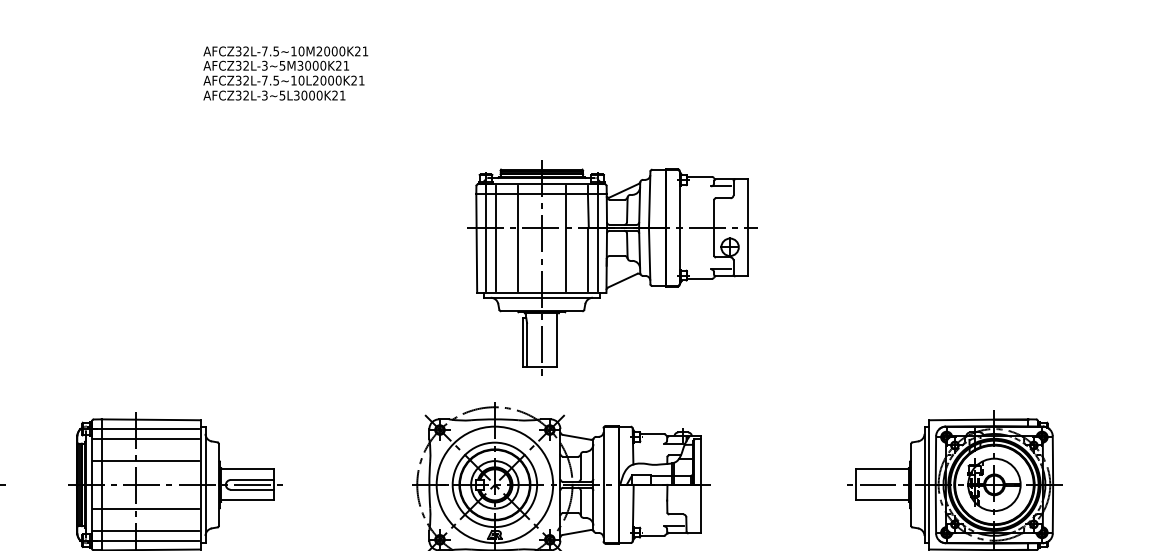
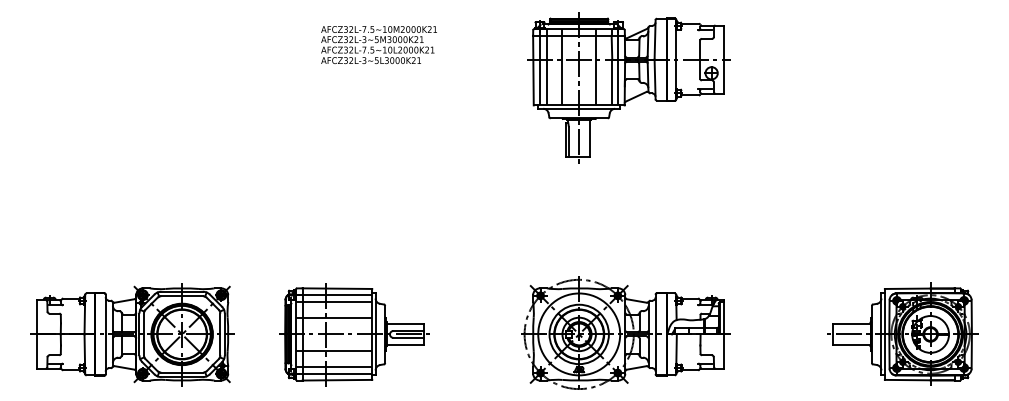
text: (284, 74) -> (378, 45), moved
part: (611, 267) -> (628, 87), moved

